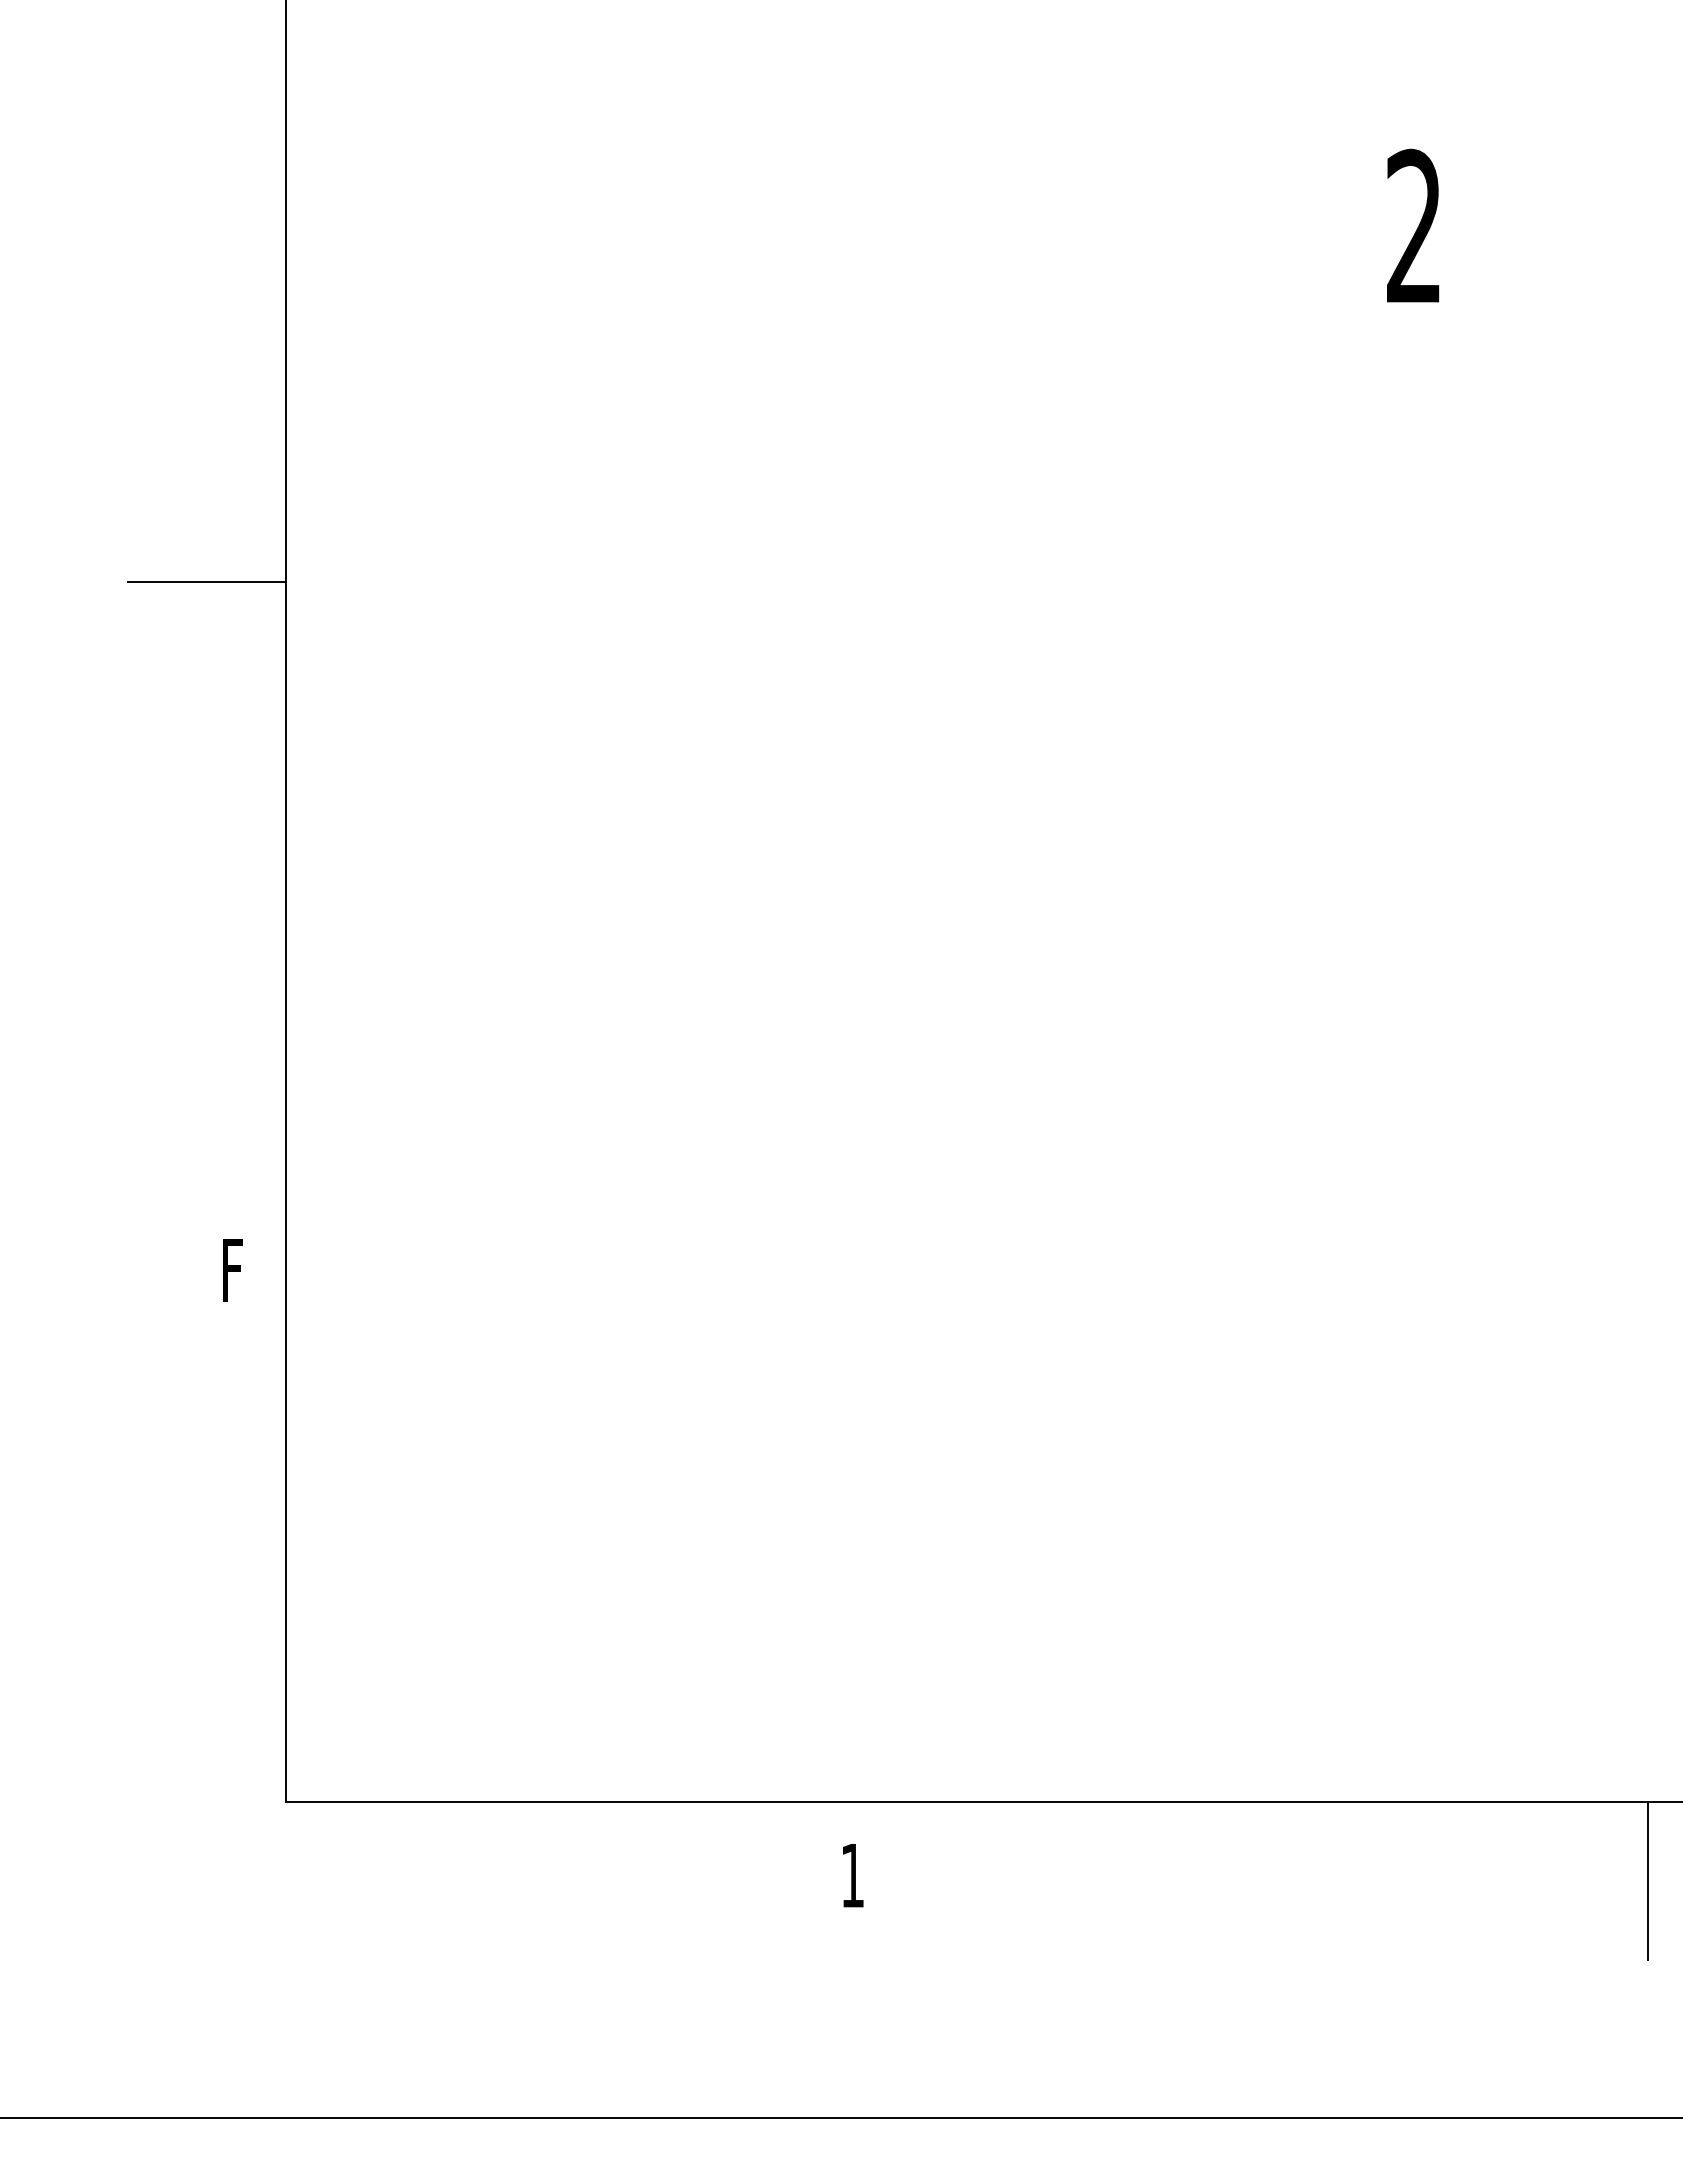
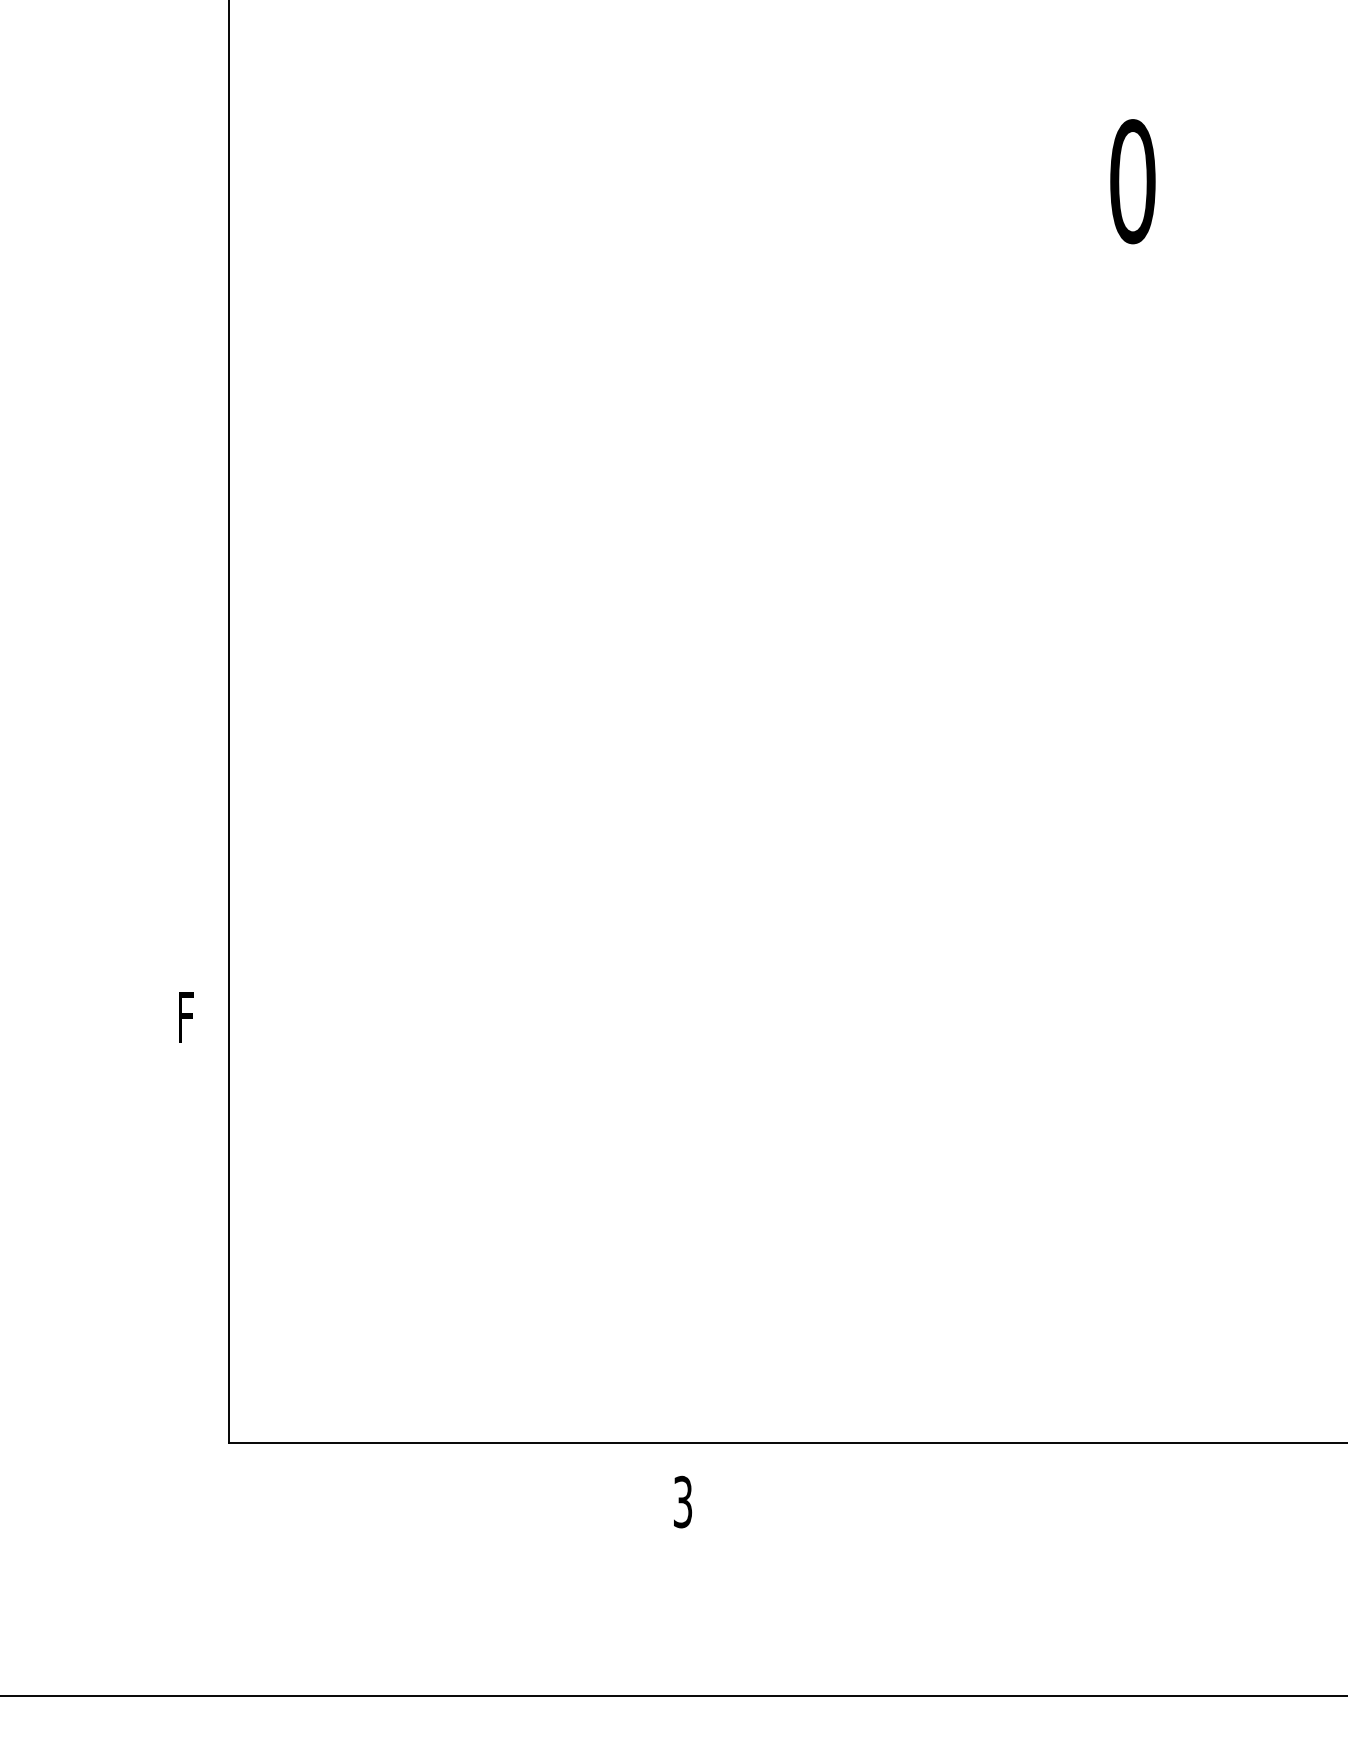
text: (1414, 226) -> (1132, 181), 2 -> 0
line: (206, 582) -> (165, 466), removed
text: (852, 1875) -> (682, 1502), 1 -> 3
line: (1647, 1880) -> (1319, 1506), removed

